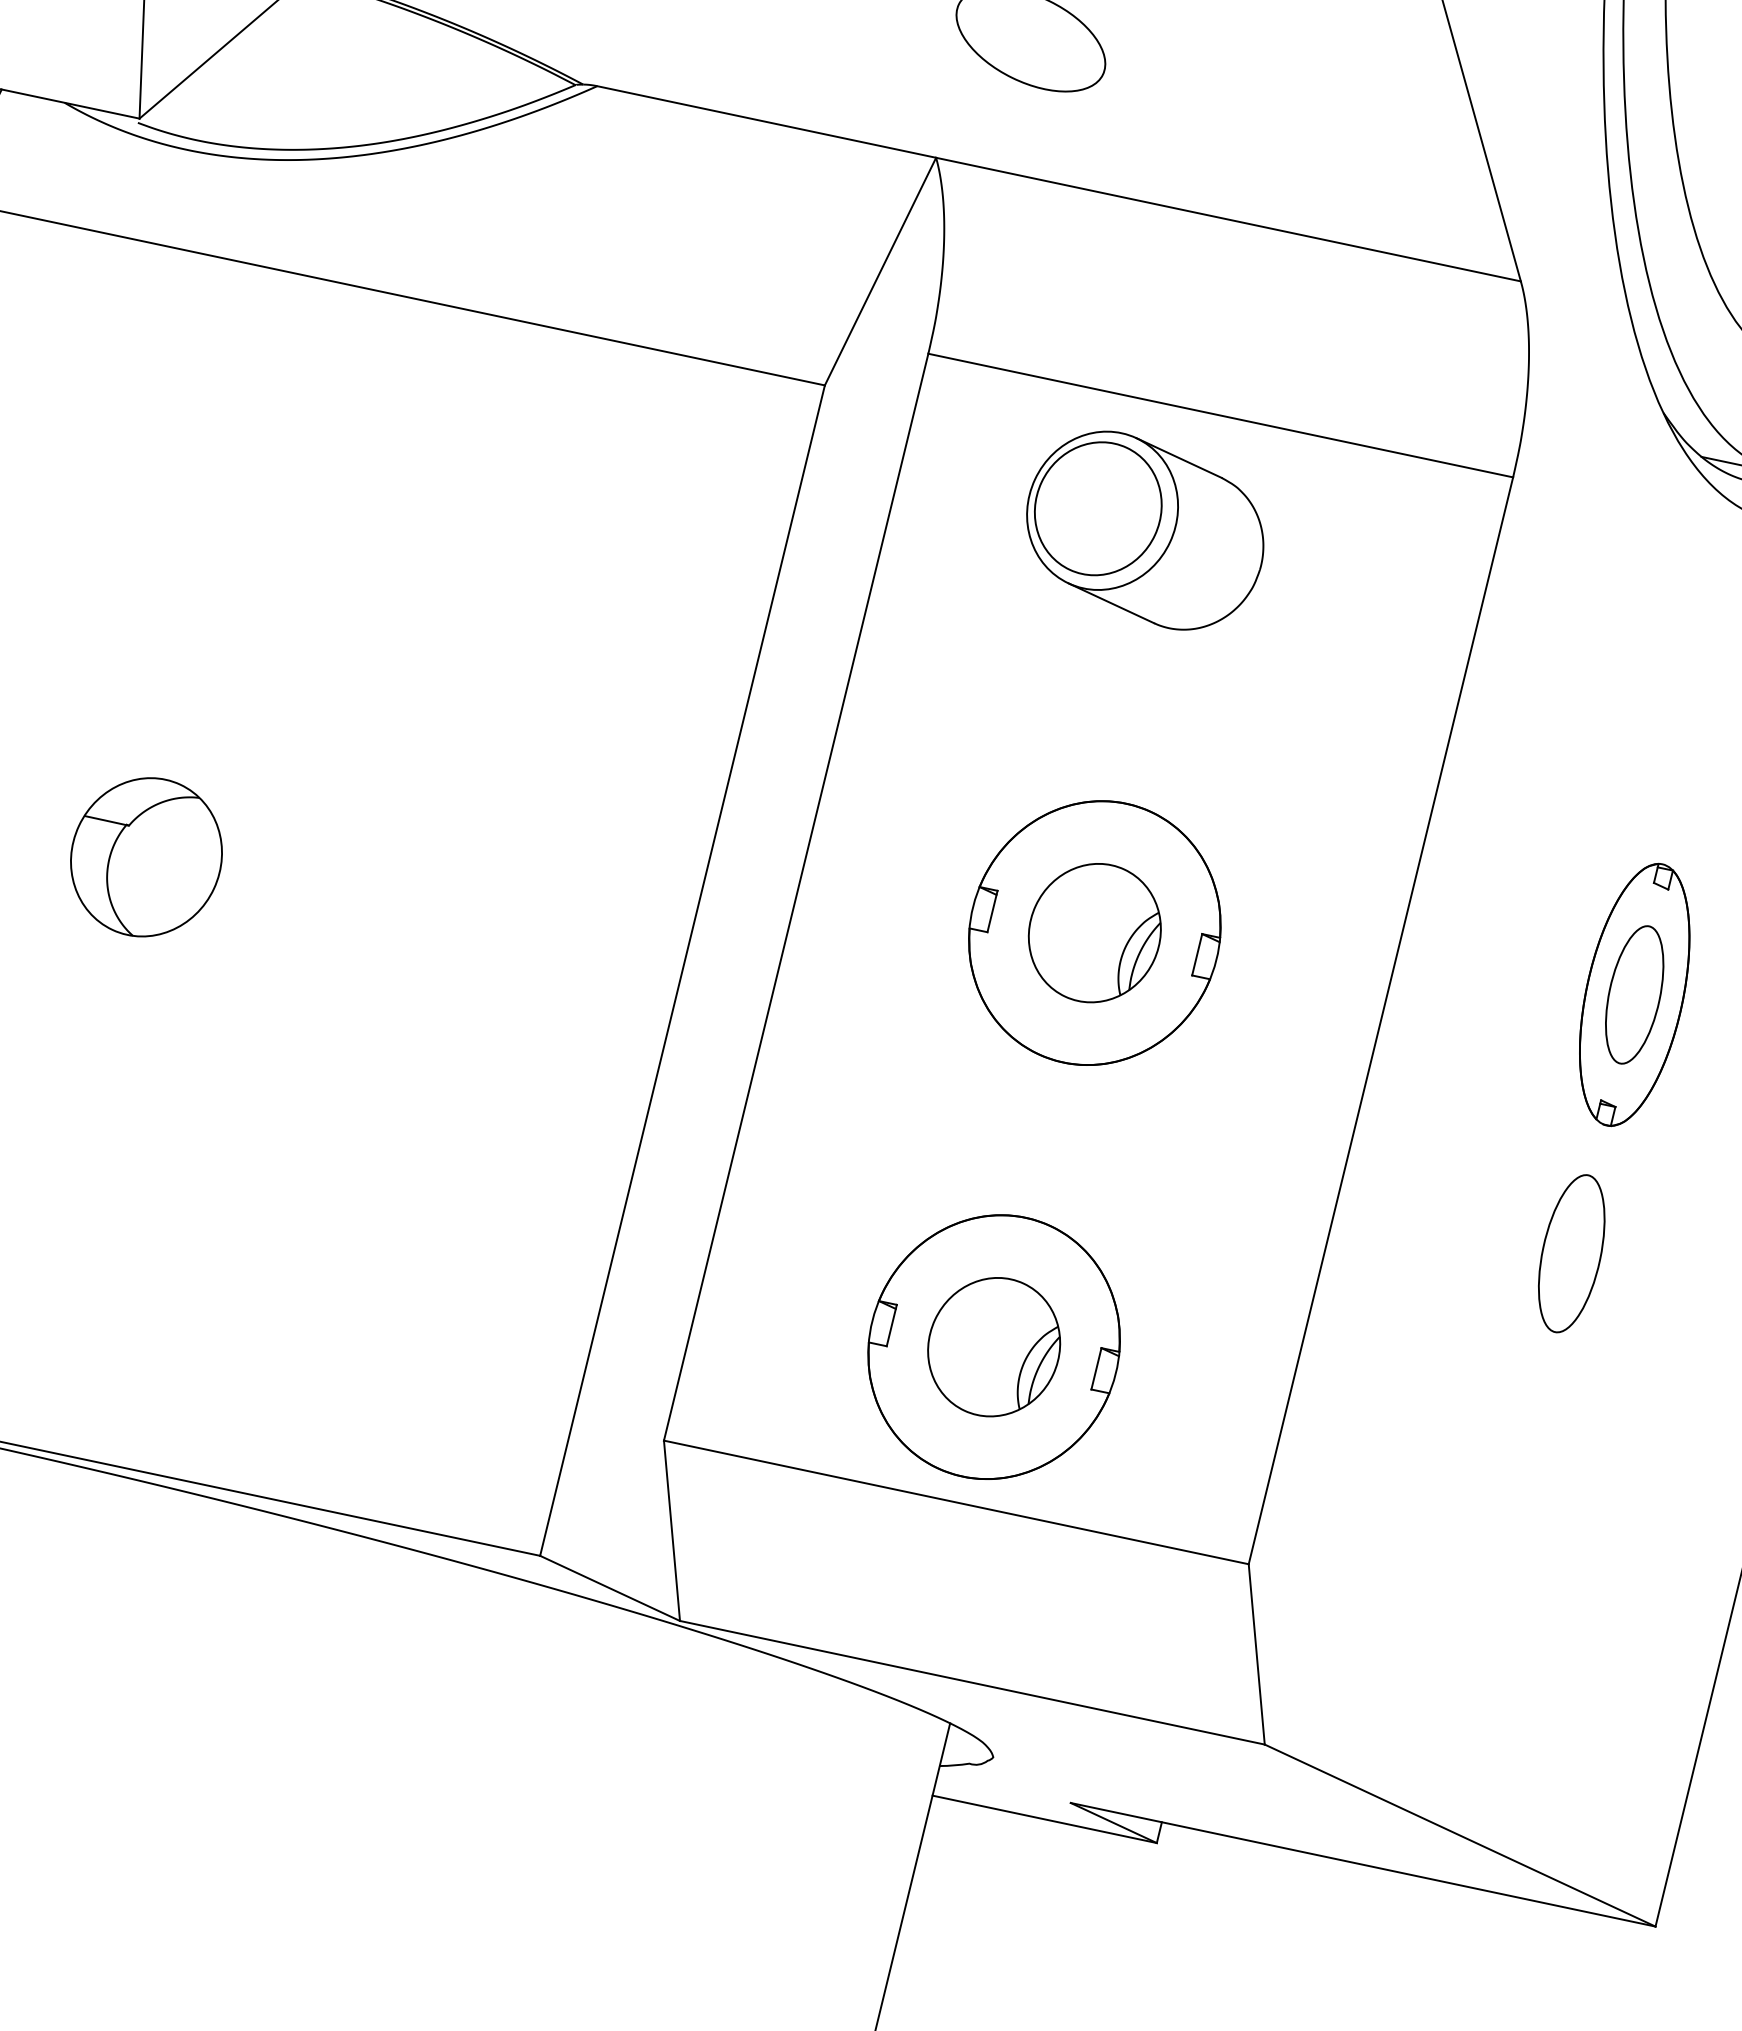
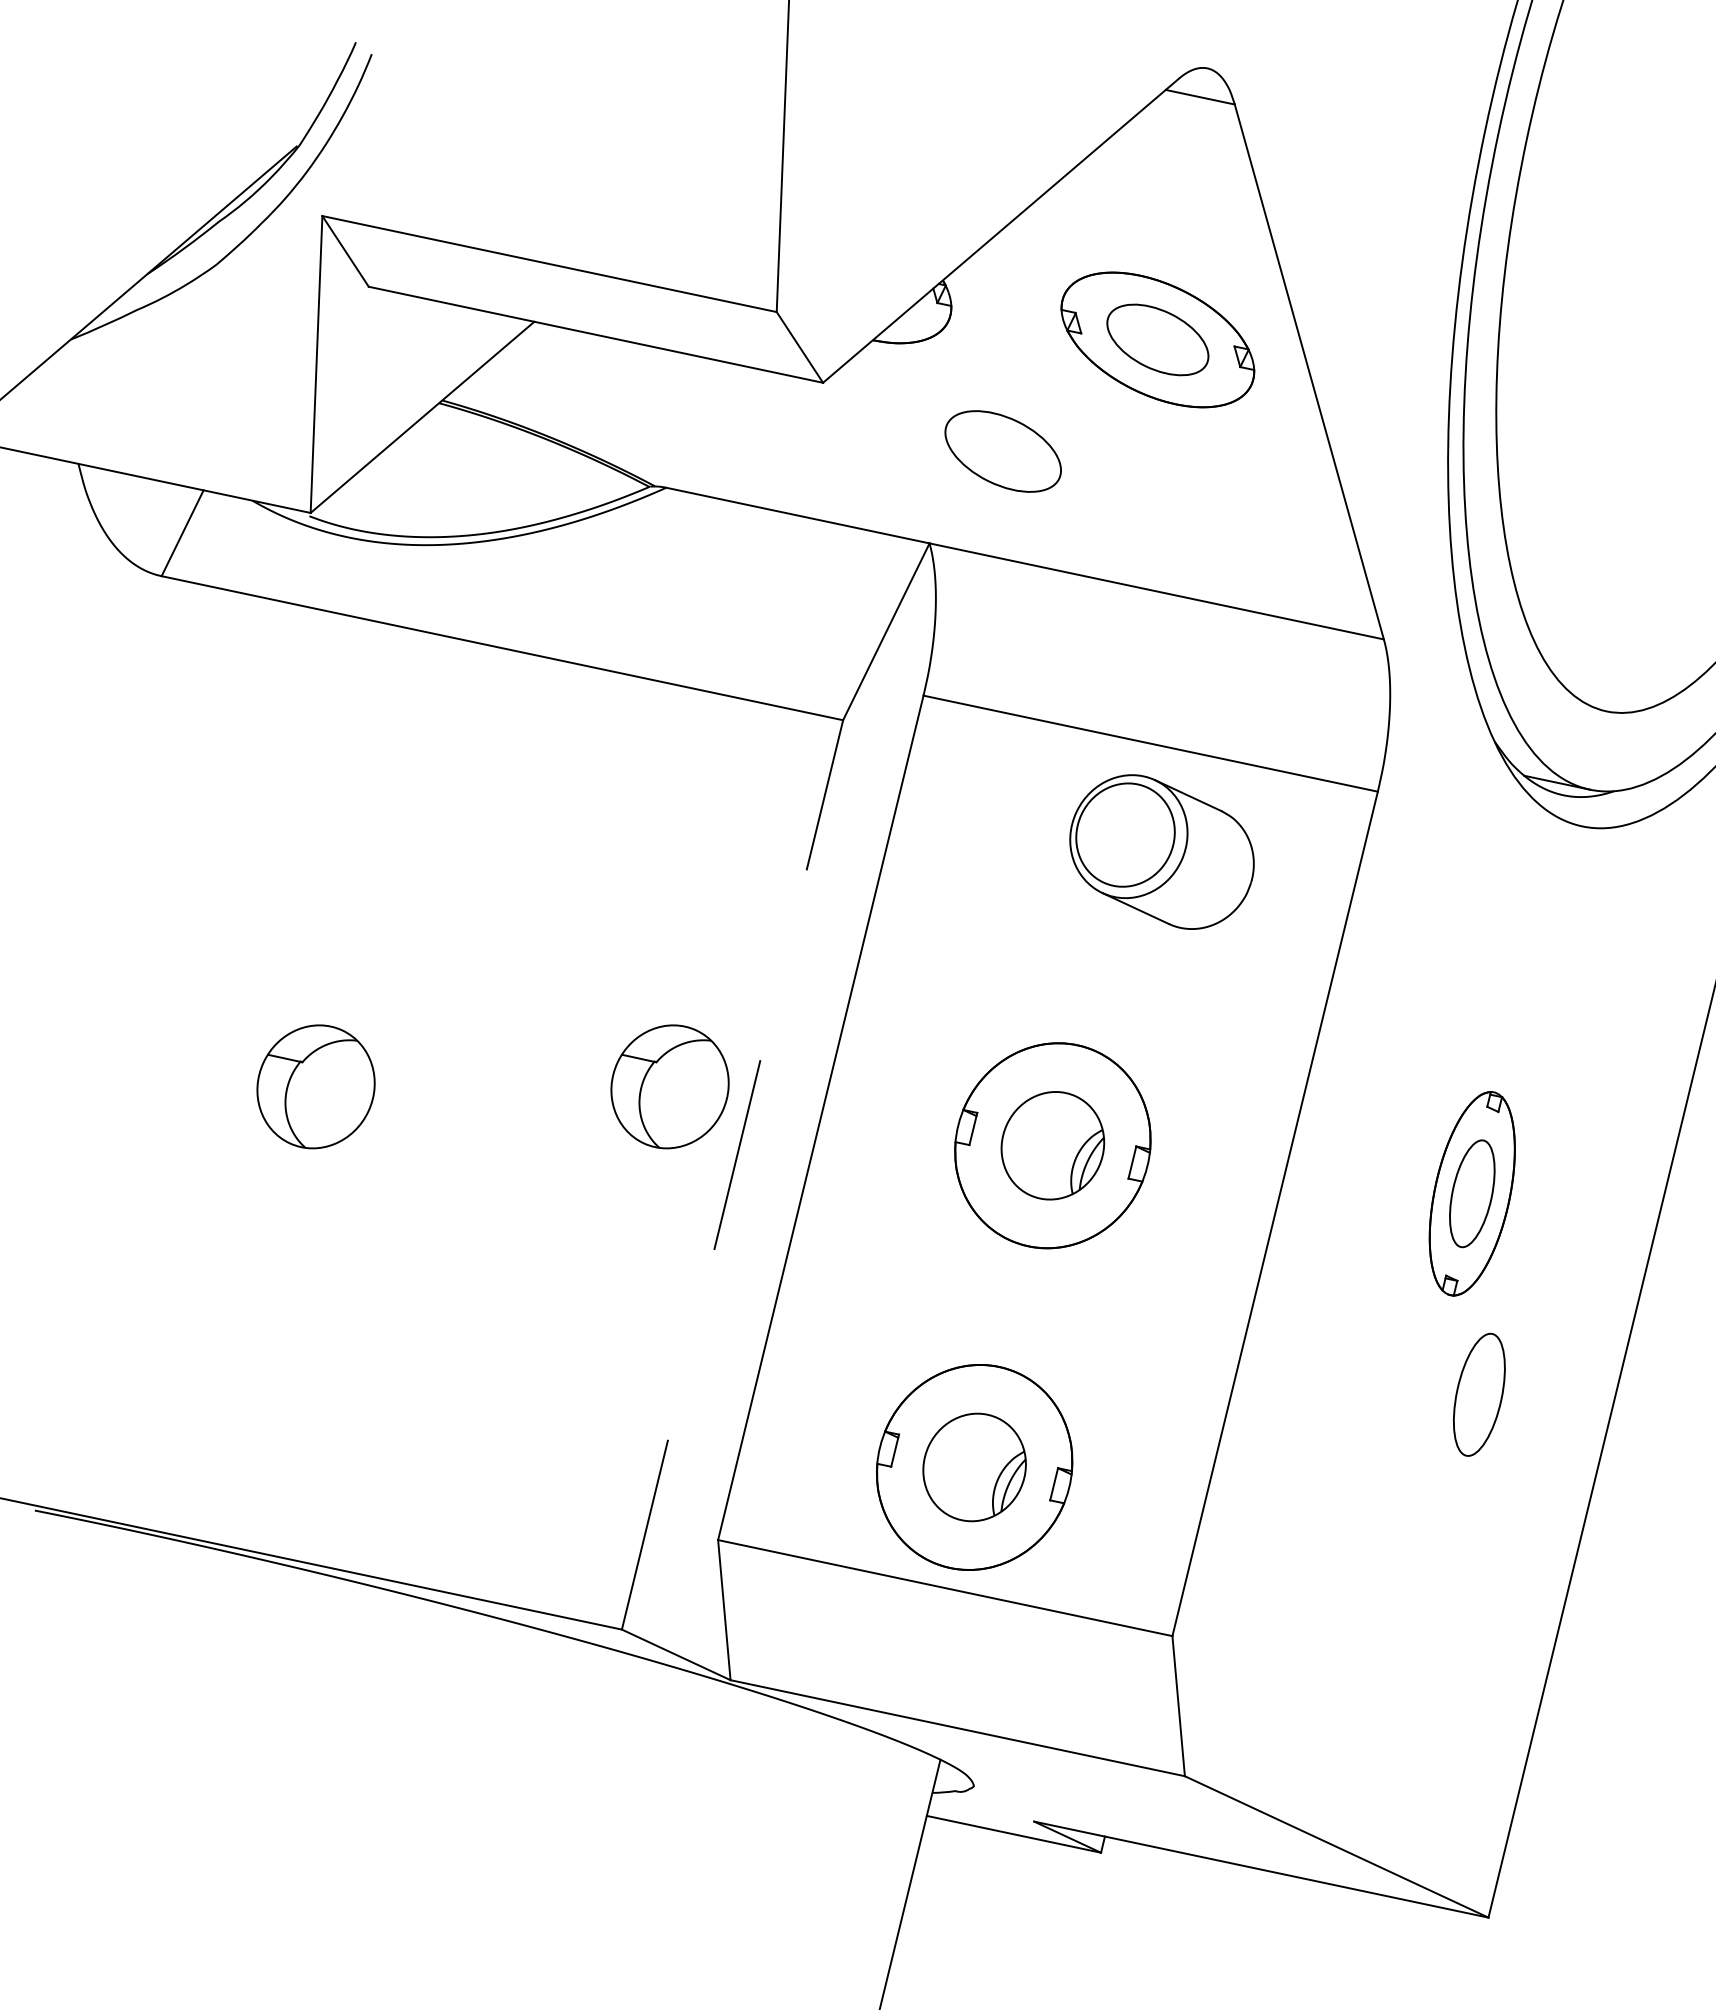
part: (1144, 529) -> (1161, 851), moved
part: (601, 856) -> (669, 1086), added
line: (682, 970) -> (732, 1174), solid -> dashed
part: (1571, 1253) -> (1479, 1394), moved

